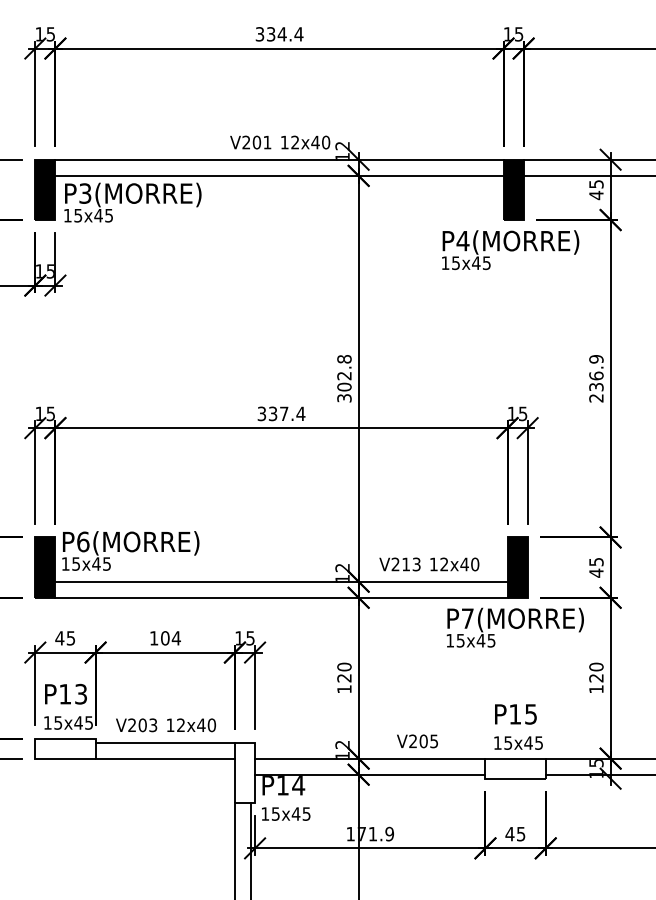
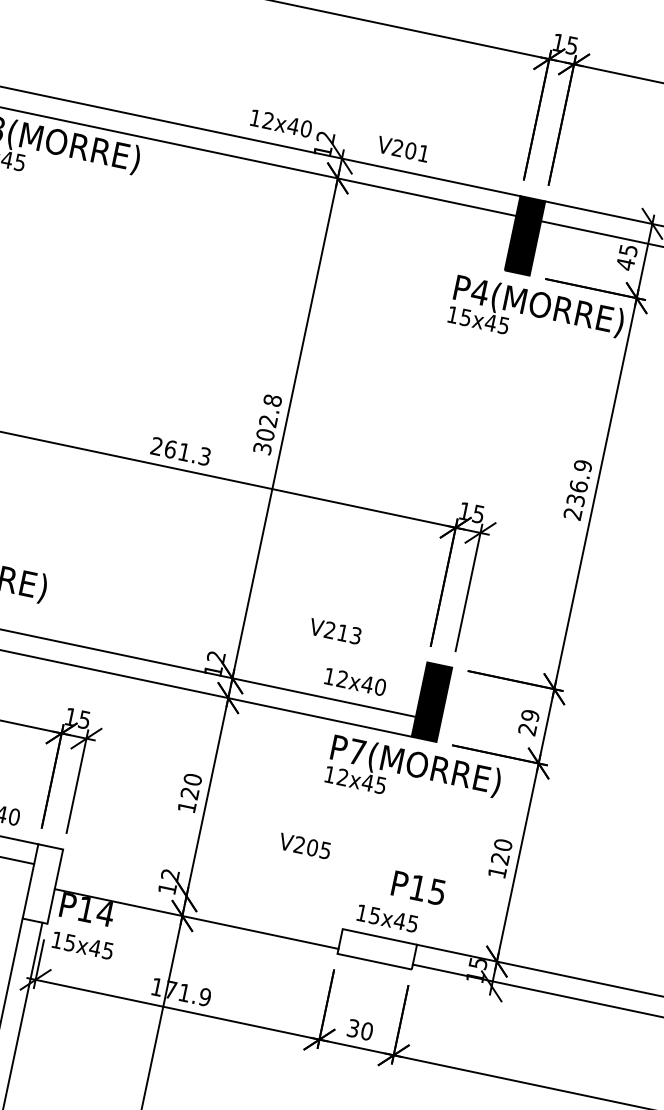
text: (250, 142) -> (402, 149), moved
text: (510, 250) -> (536, 316), moved
text: (281, 413) -> (181, 451), 337.4 -> 261.3
text: (399, 564) -> (334, 631), moved
text: (596, 567) -> (529, 722), 45 -> 29
text: (460, 640) -> (342, 777), 15x45 -> 12x45
text: (515, 714) -> (418, 888), moved
text: (417, 741) -> (304, 846), moved
line: (370, 758) -> (201, 899), removed
text: (515, 833) -> (360, 1029), 45 -> 30

